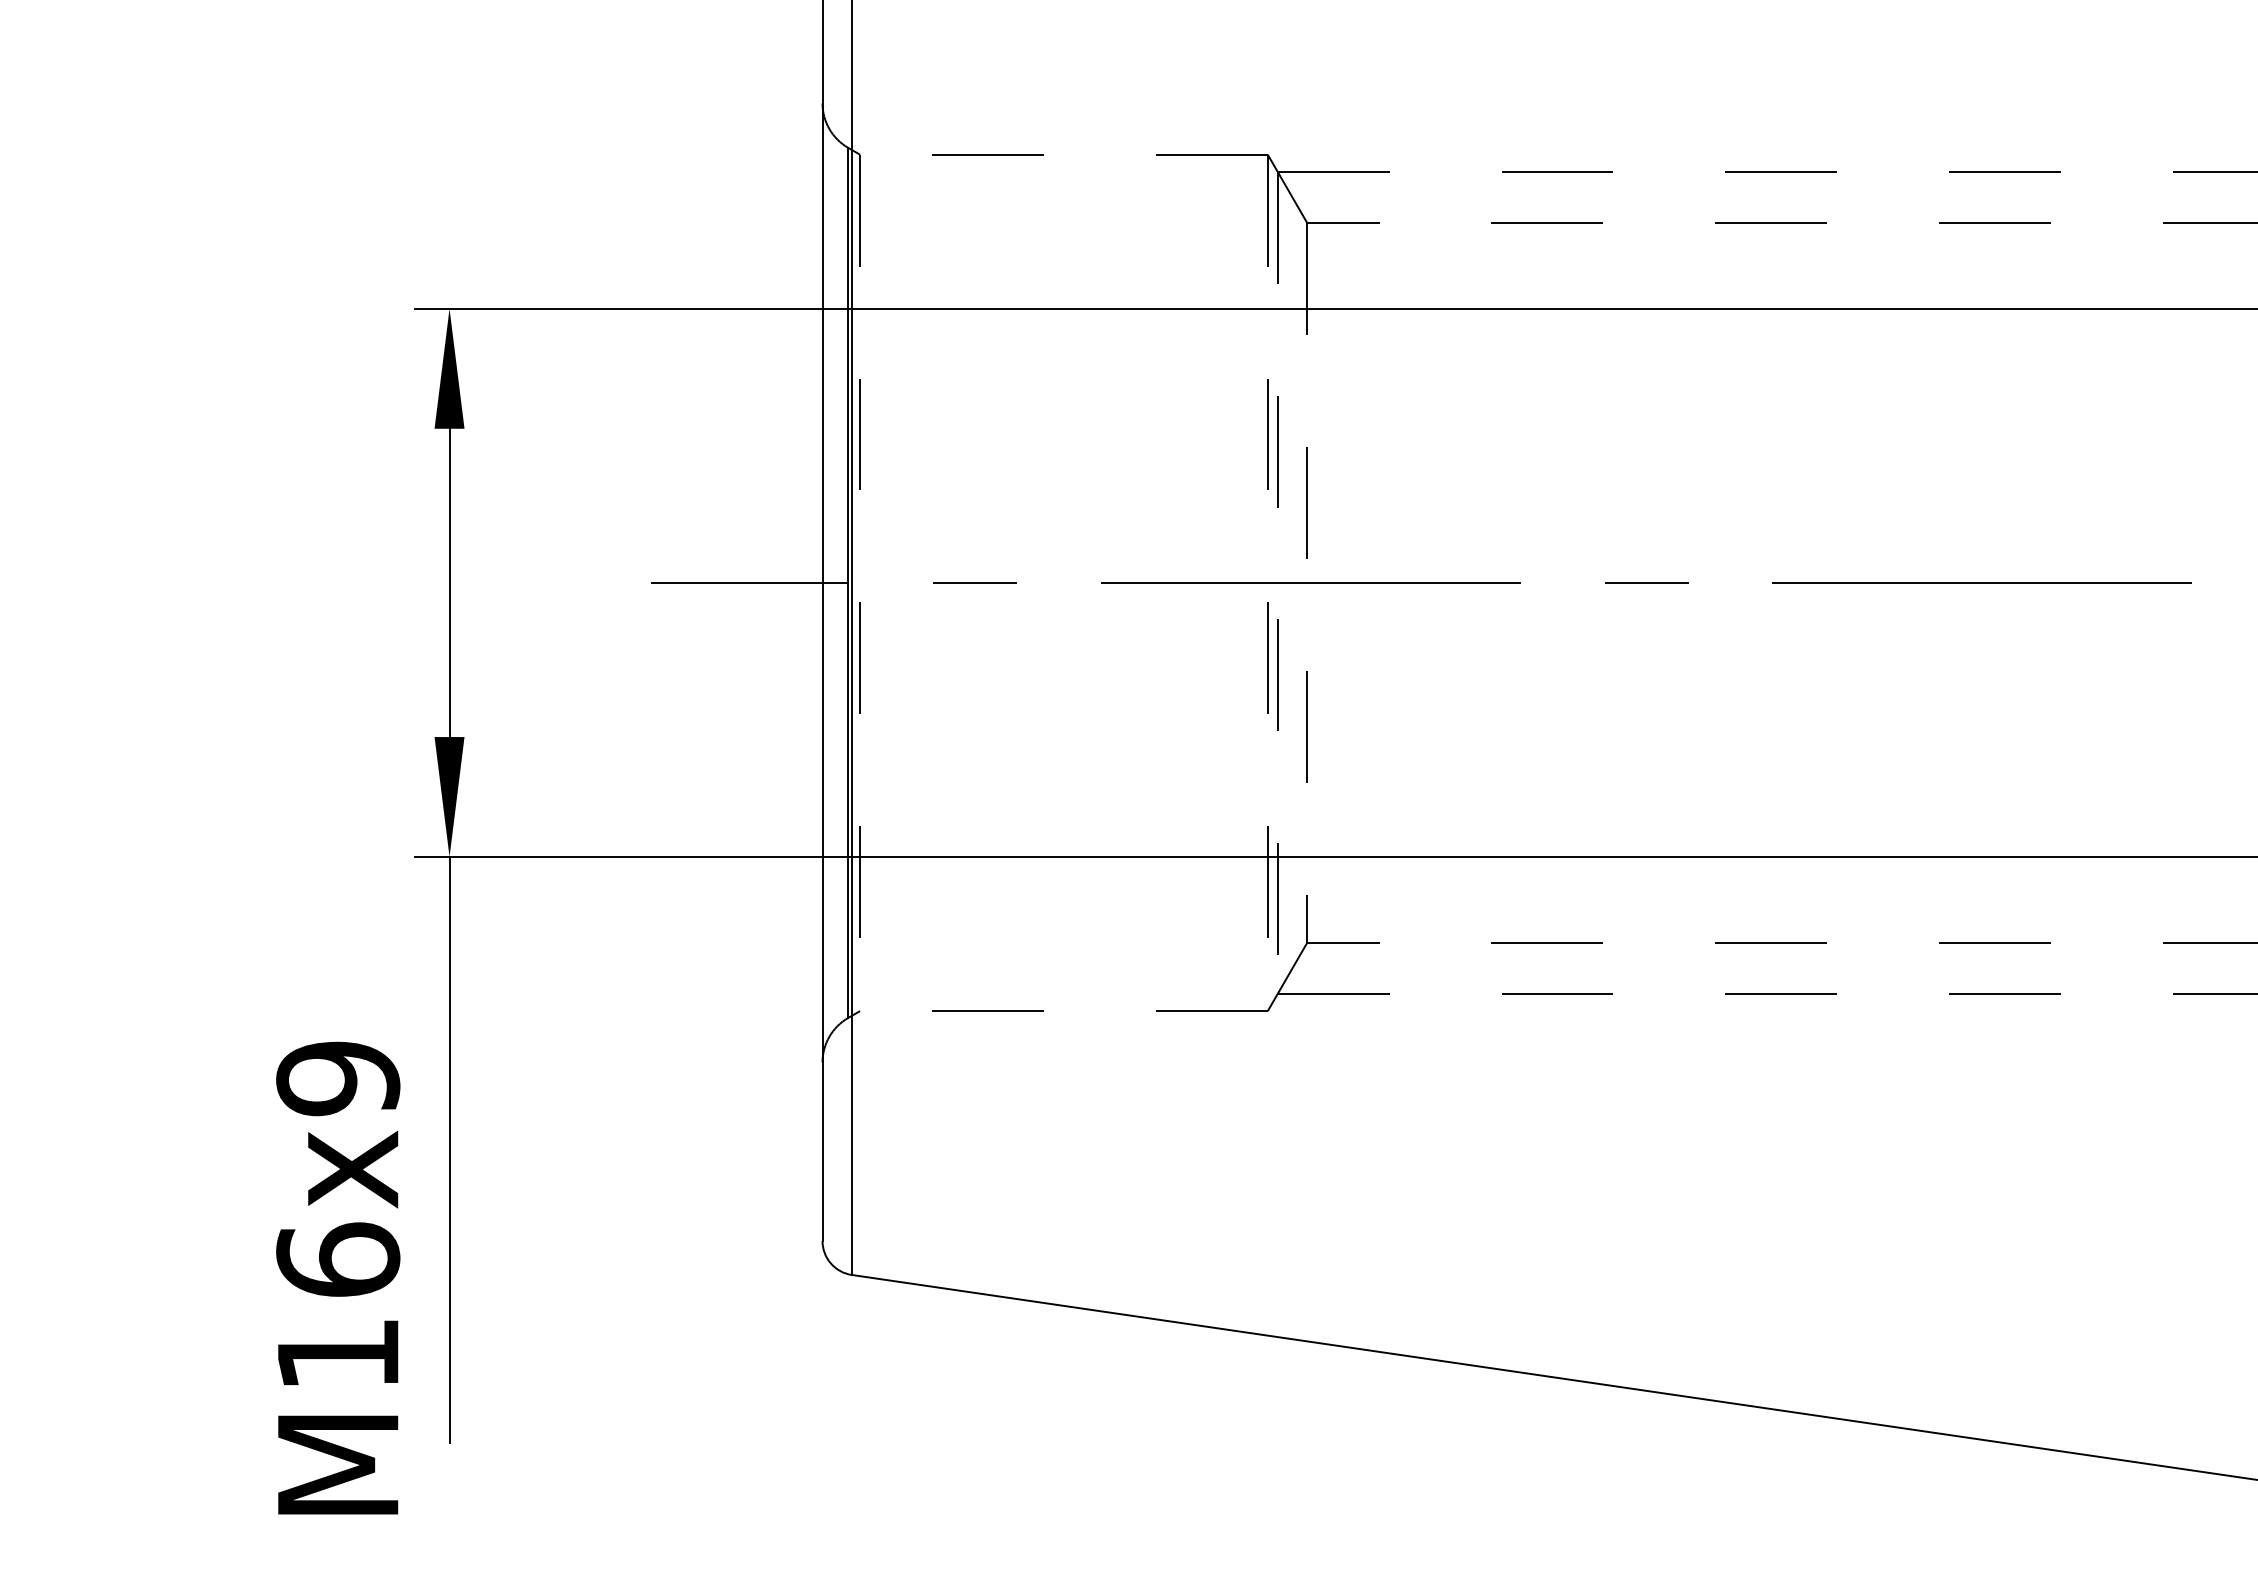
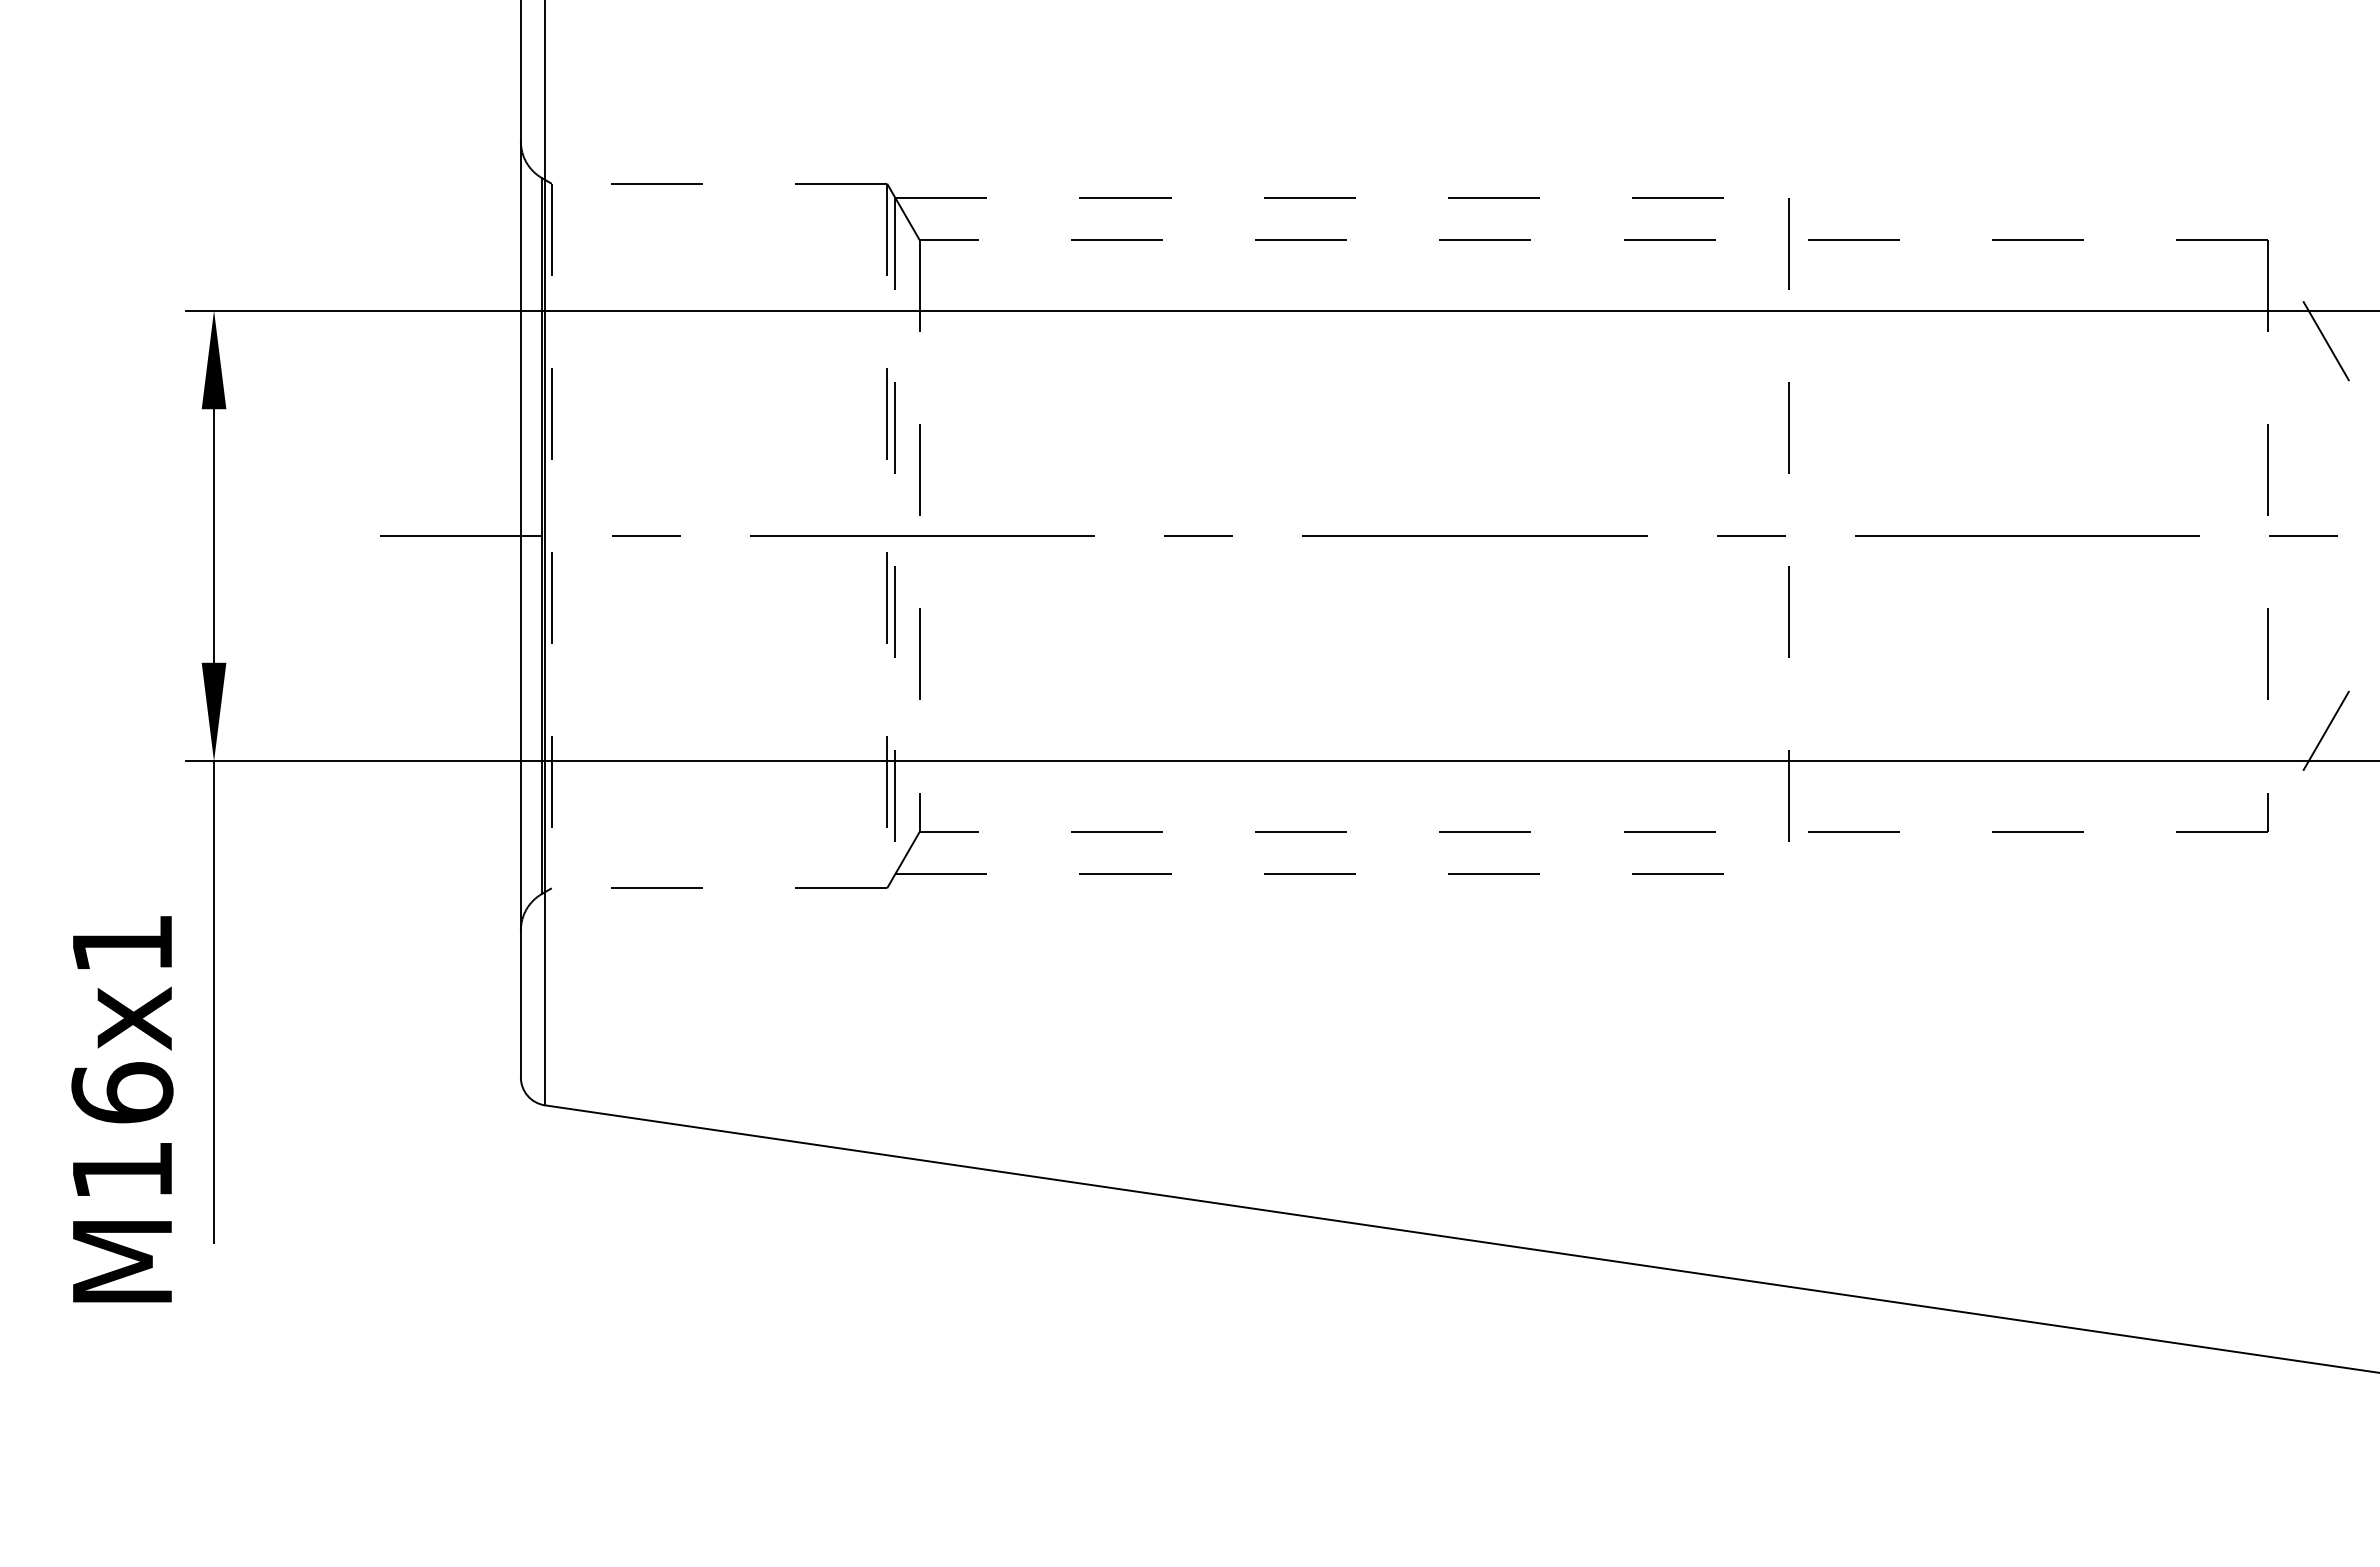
text: (338, 1078) -> (122, 943), M16x9 -> M16x1

